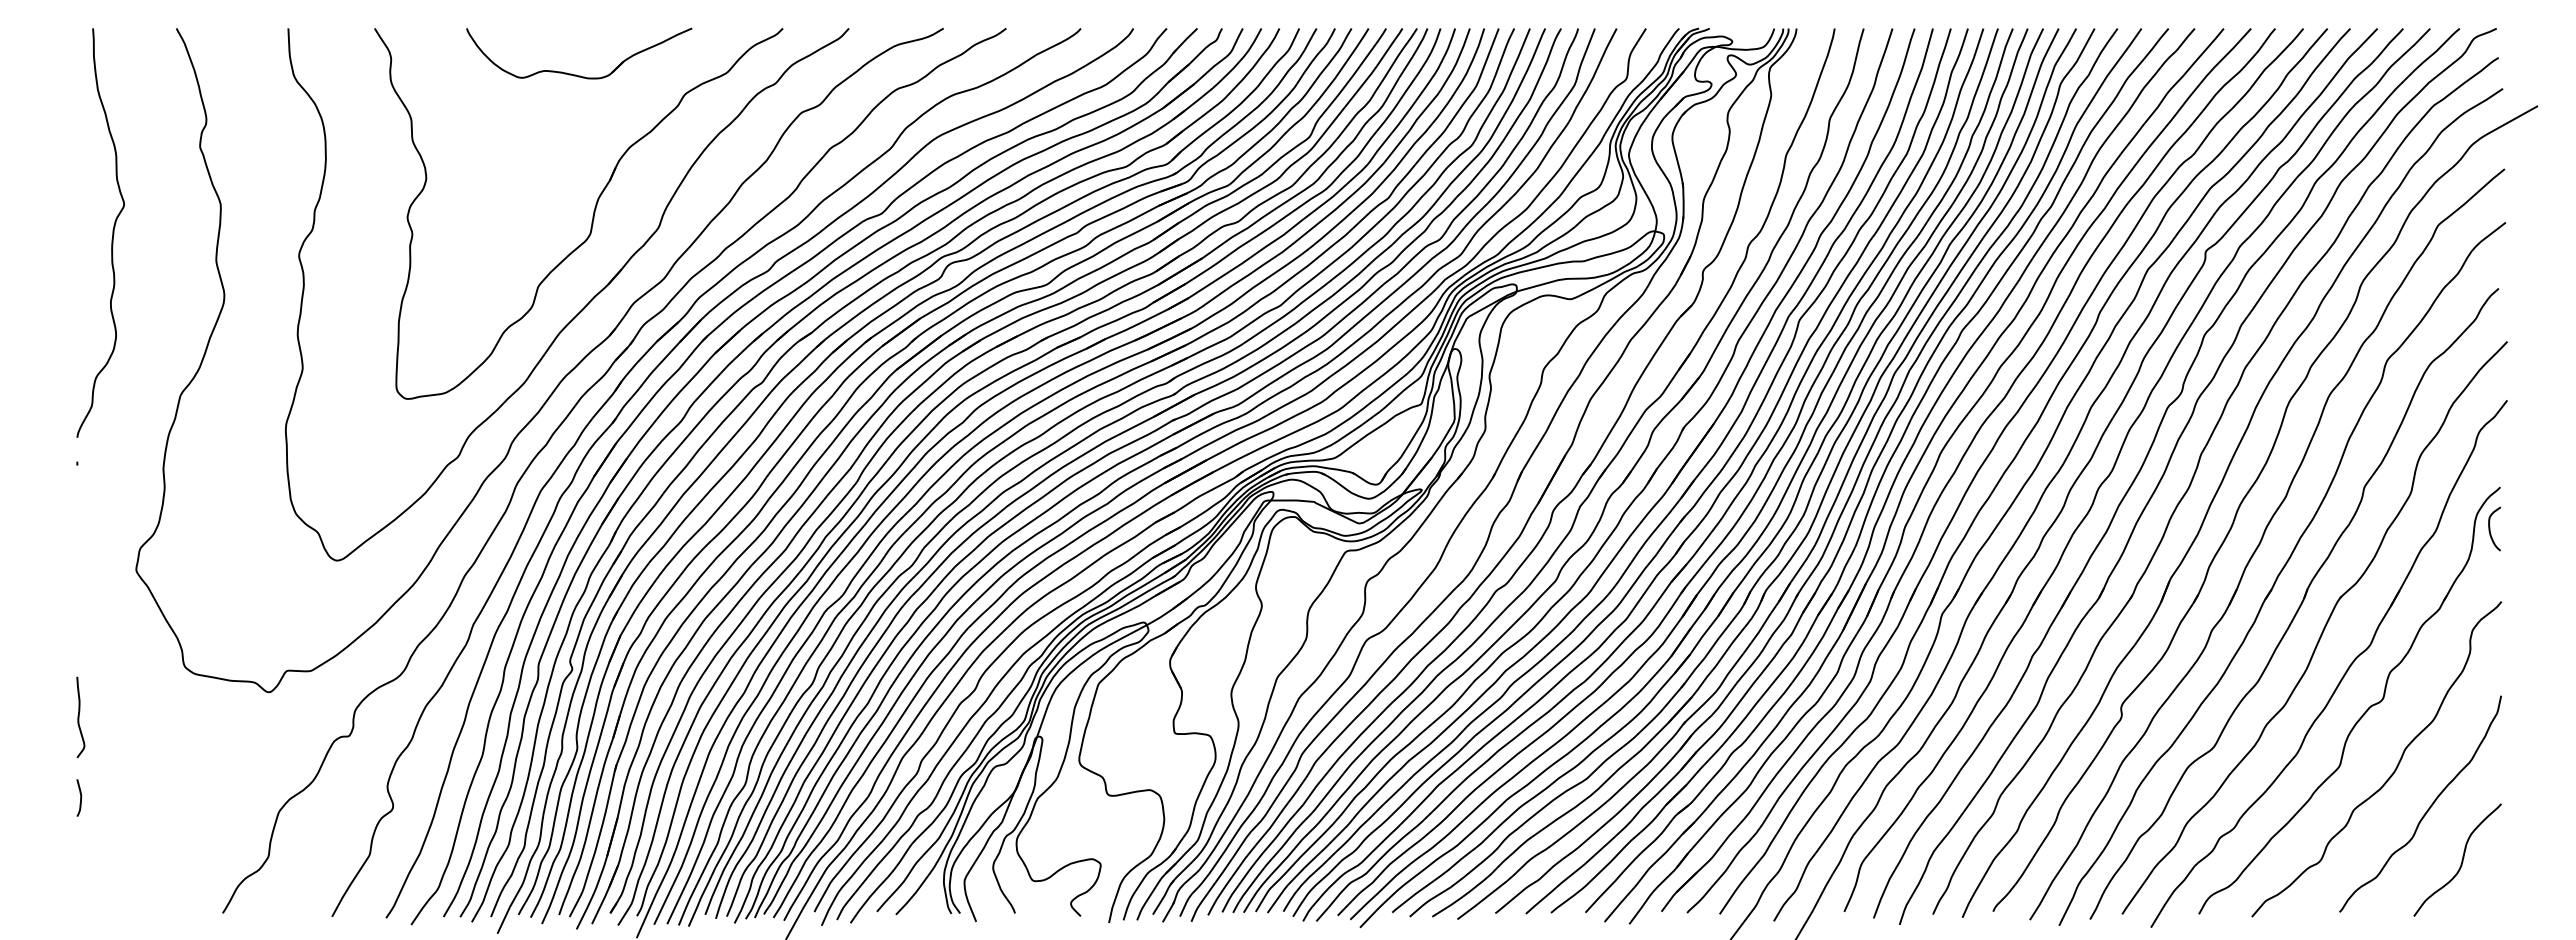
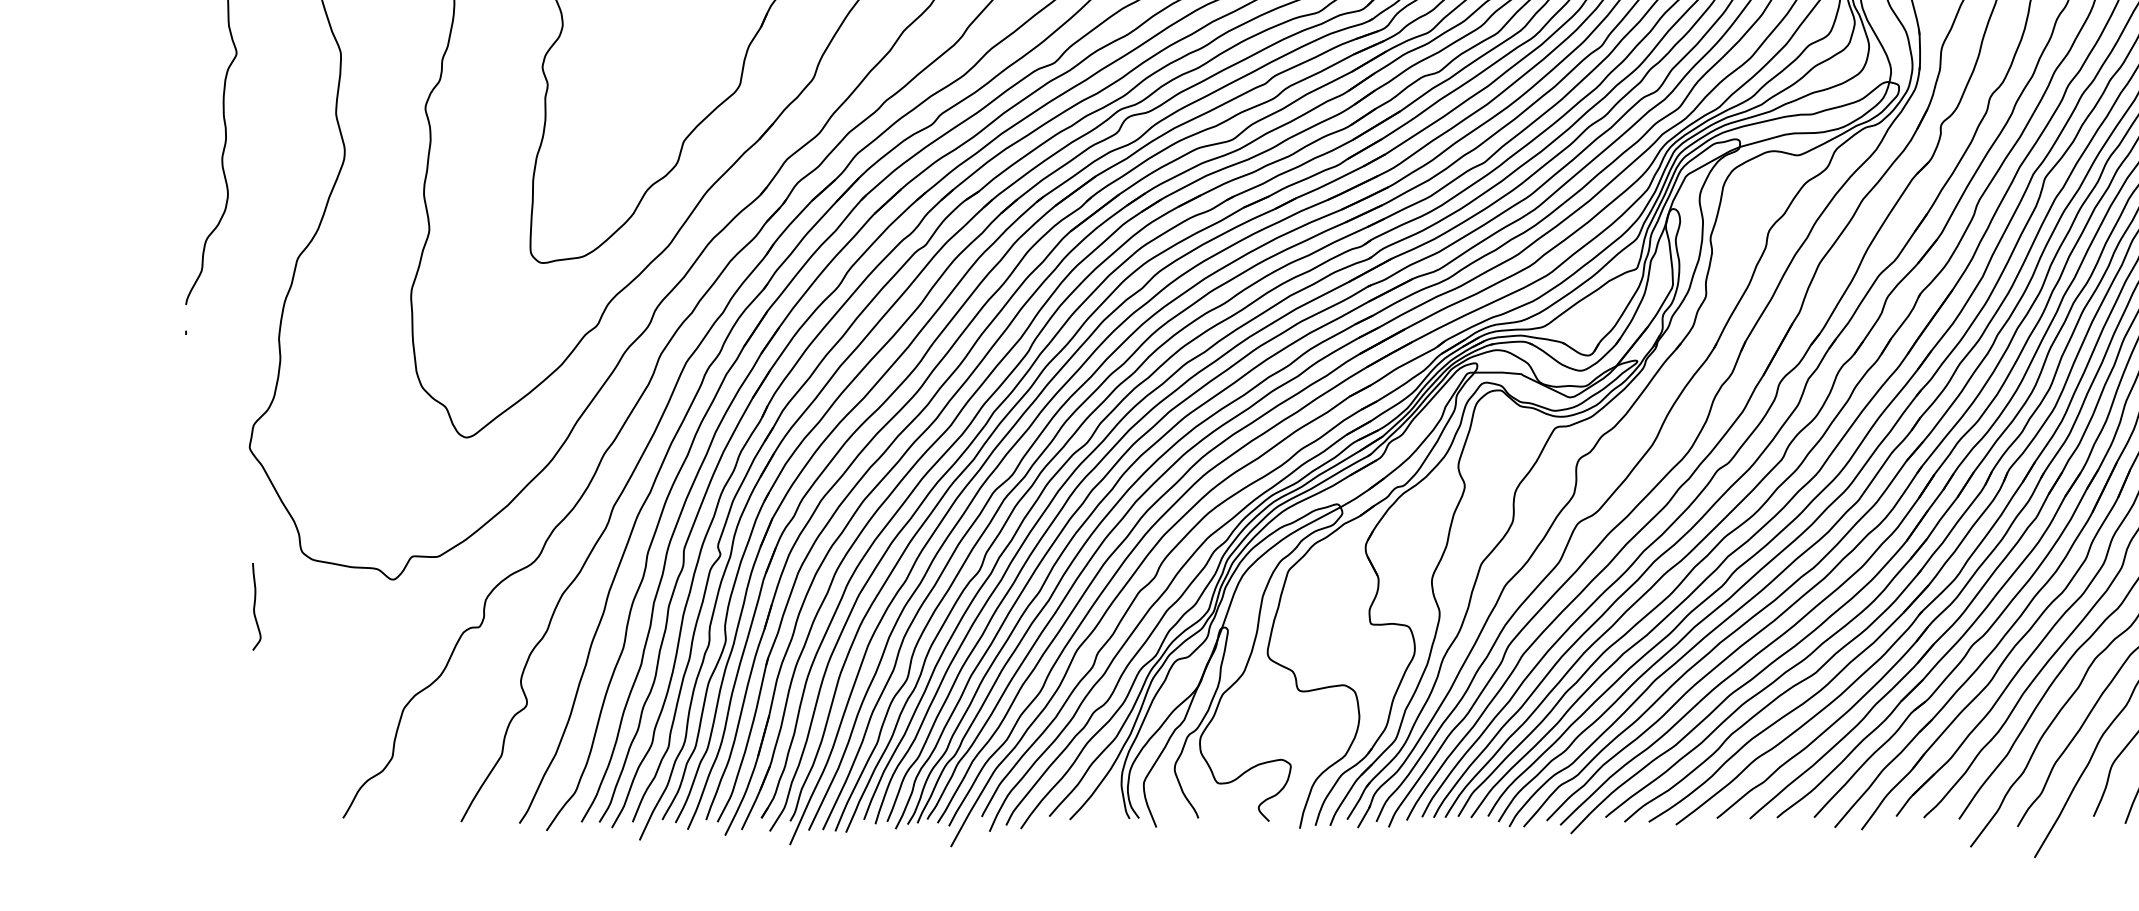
curve: (79, 716) -> (255, 605), moved
curve: (80, 797) -> (189, 693), removed

